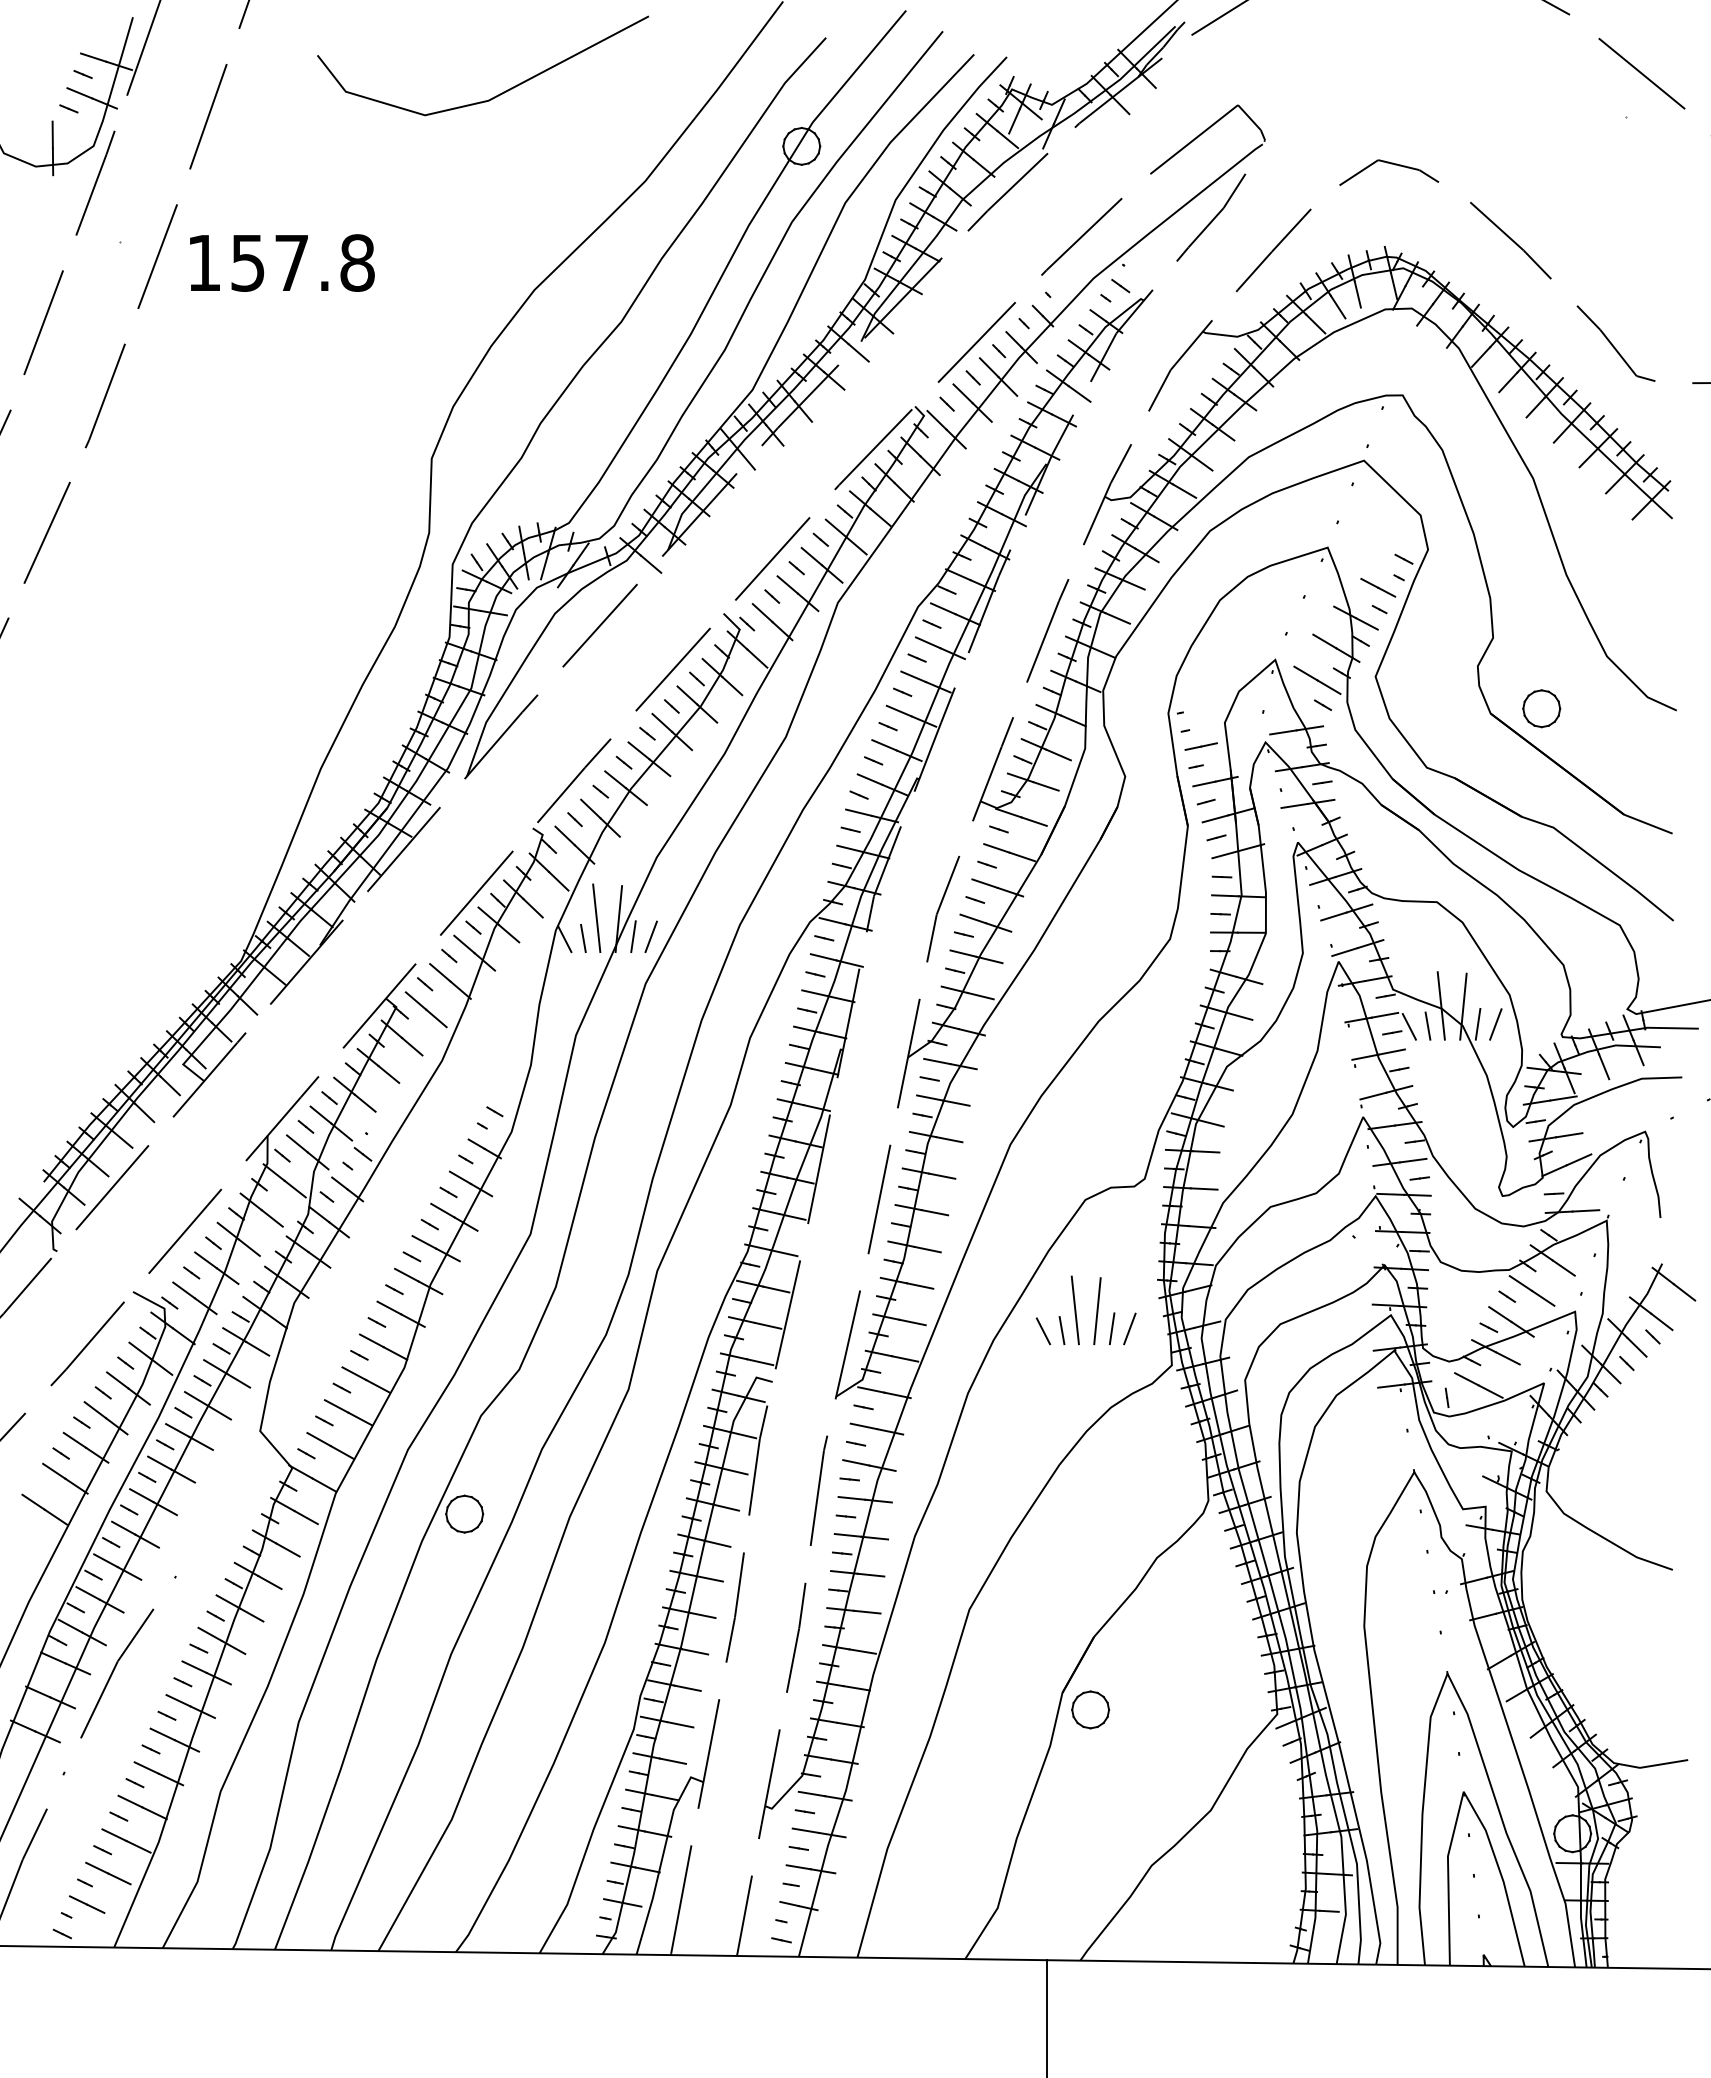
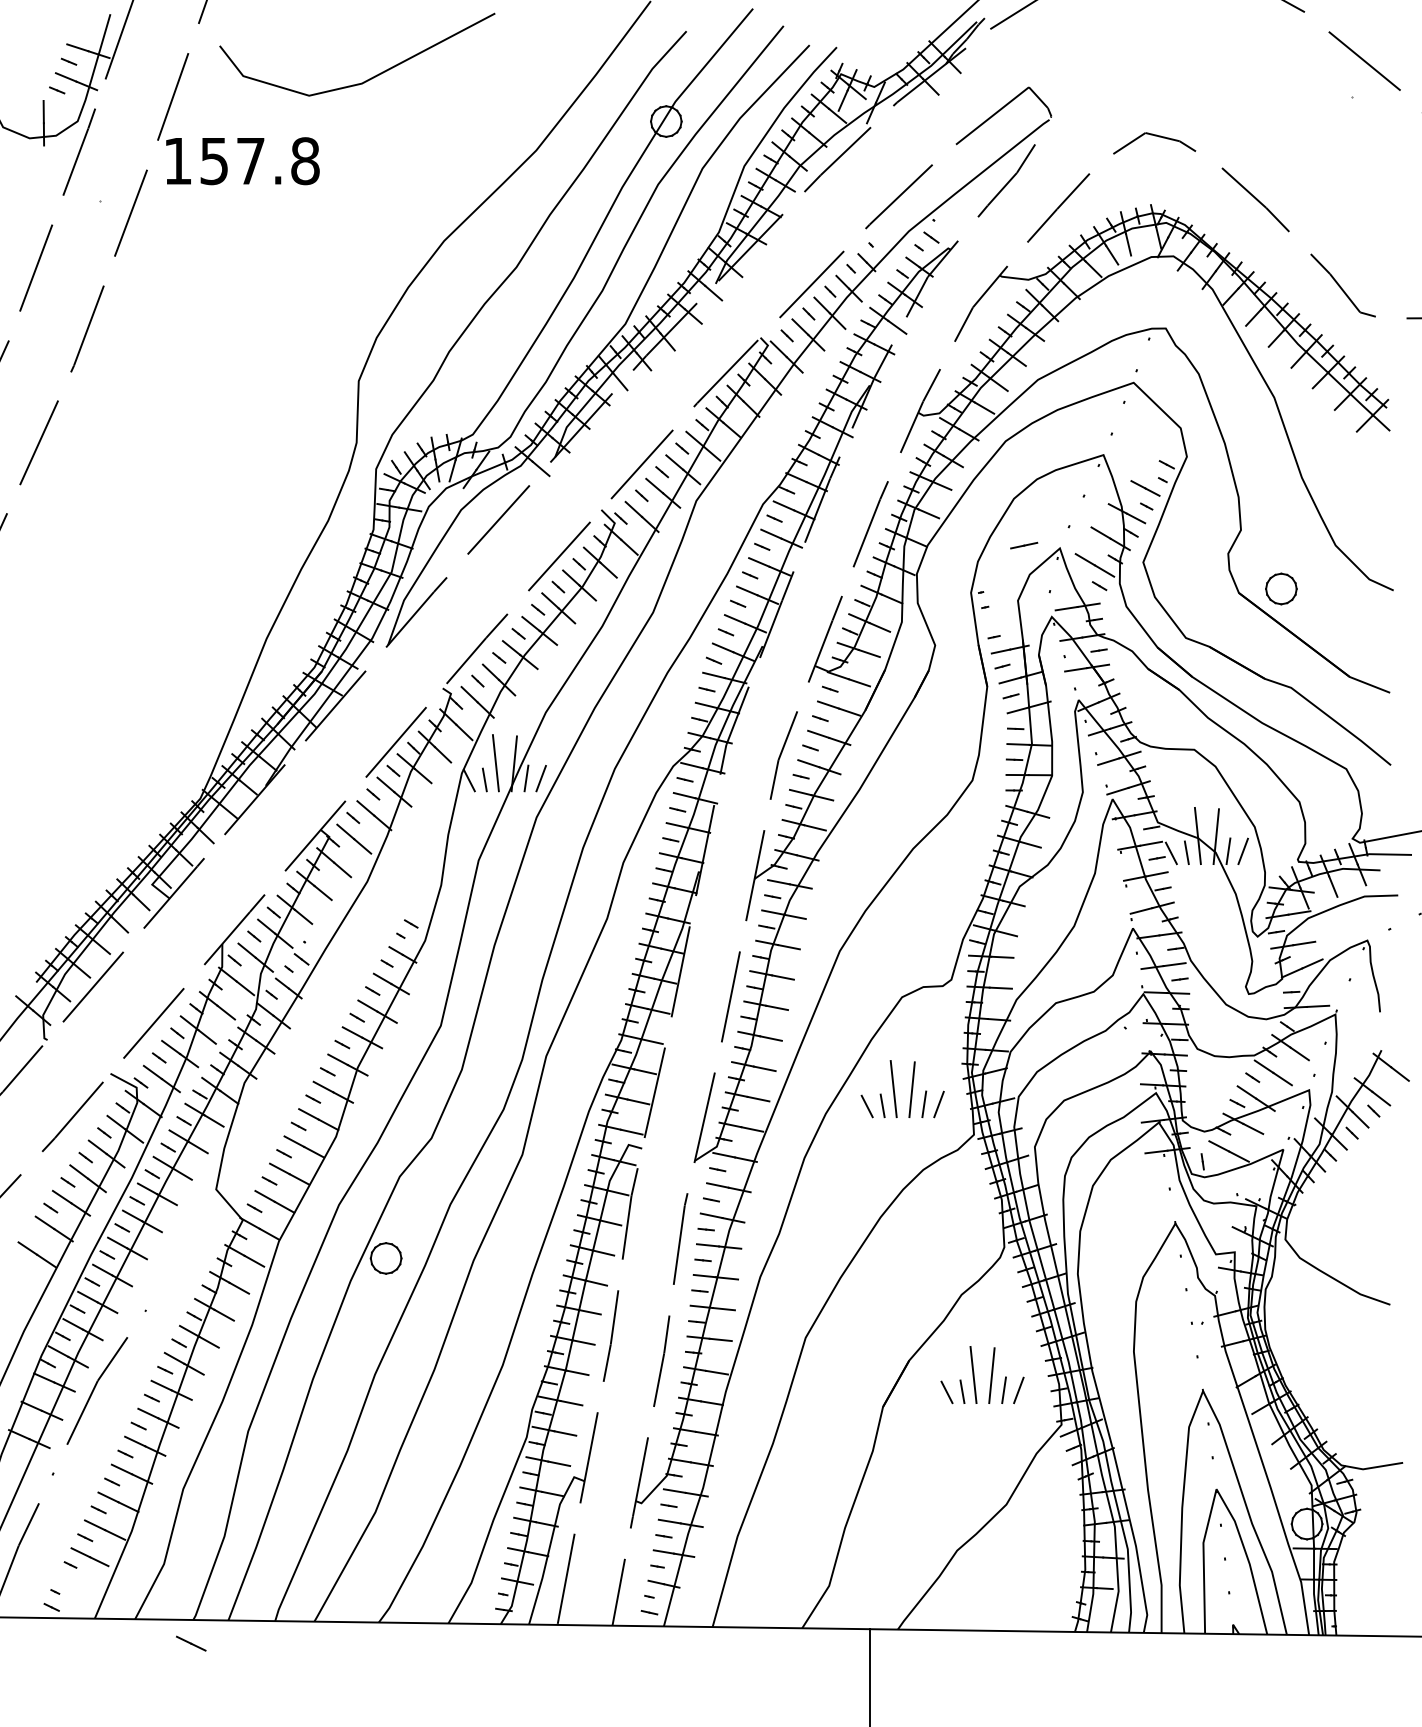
line: (499, 93) -> (371, 77), moved
text: (282, 262) -> (243, 160), moved
line: (1200, 746) -> (1023, 545), moved
part: (1172, 1654) -> (974, 1375), added
part: (1090, 1709) -> (906, 1420), removed
line: (87, 1904) -> (191, 1643), moved

